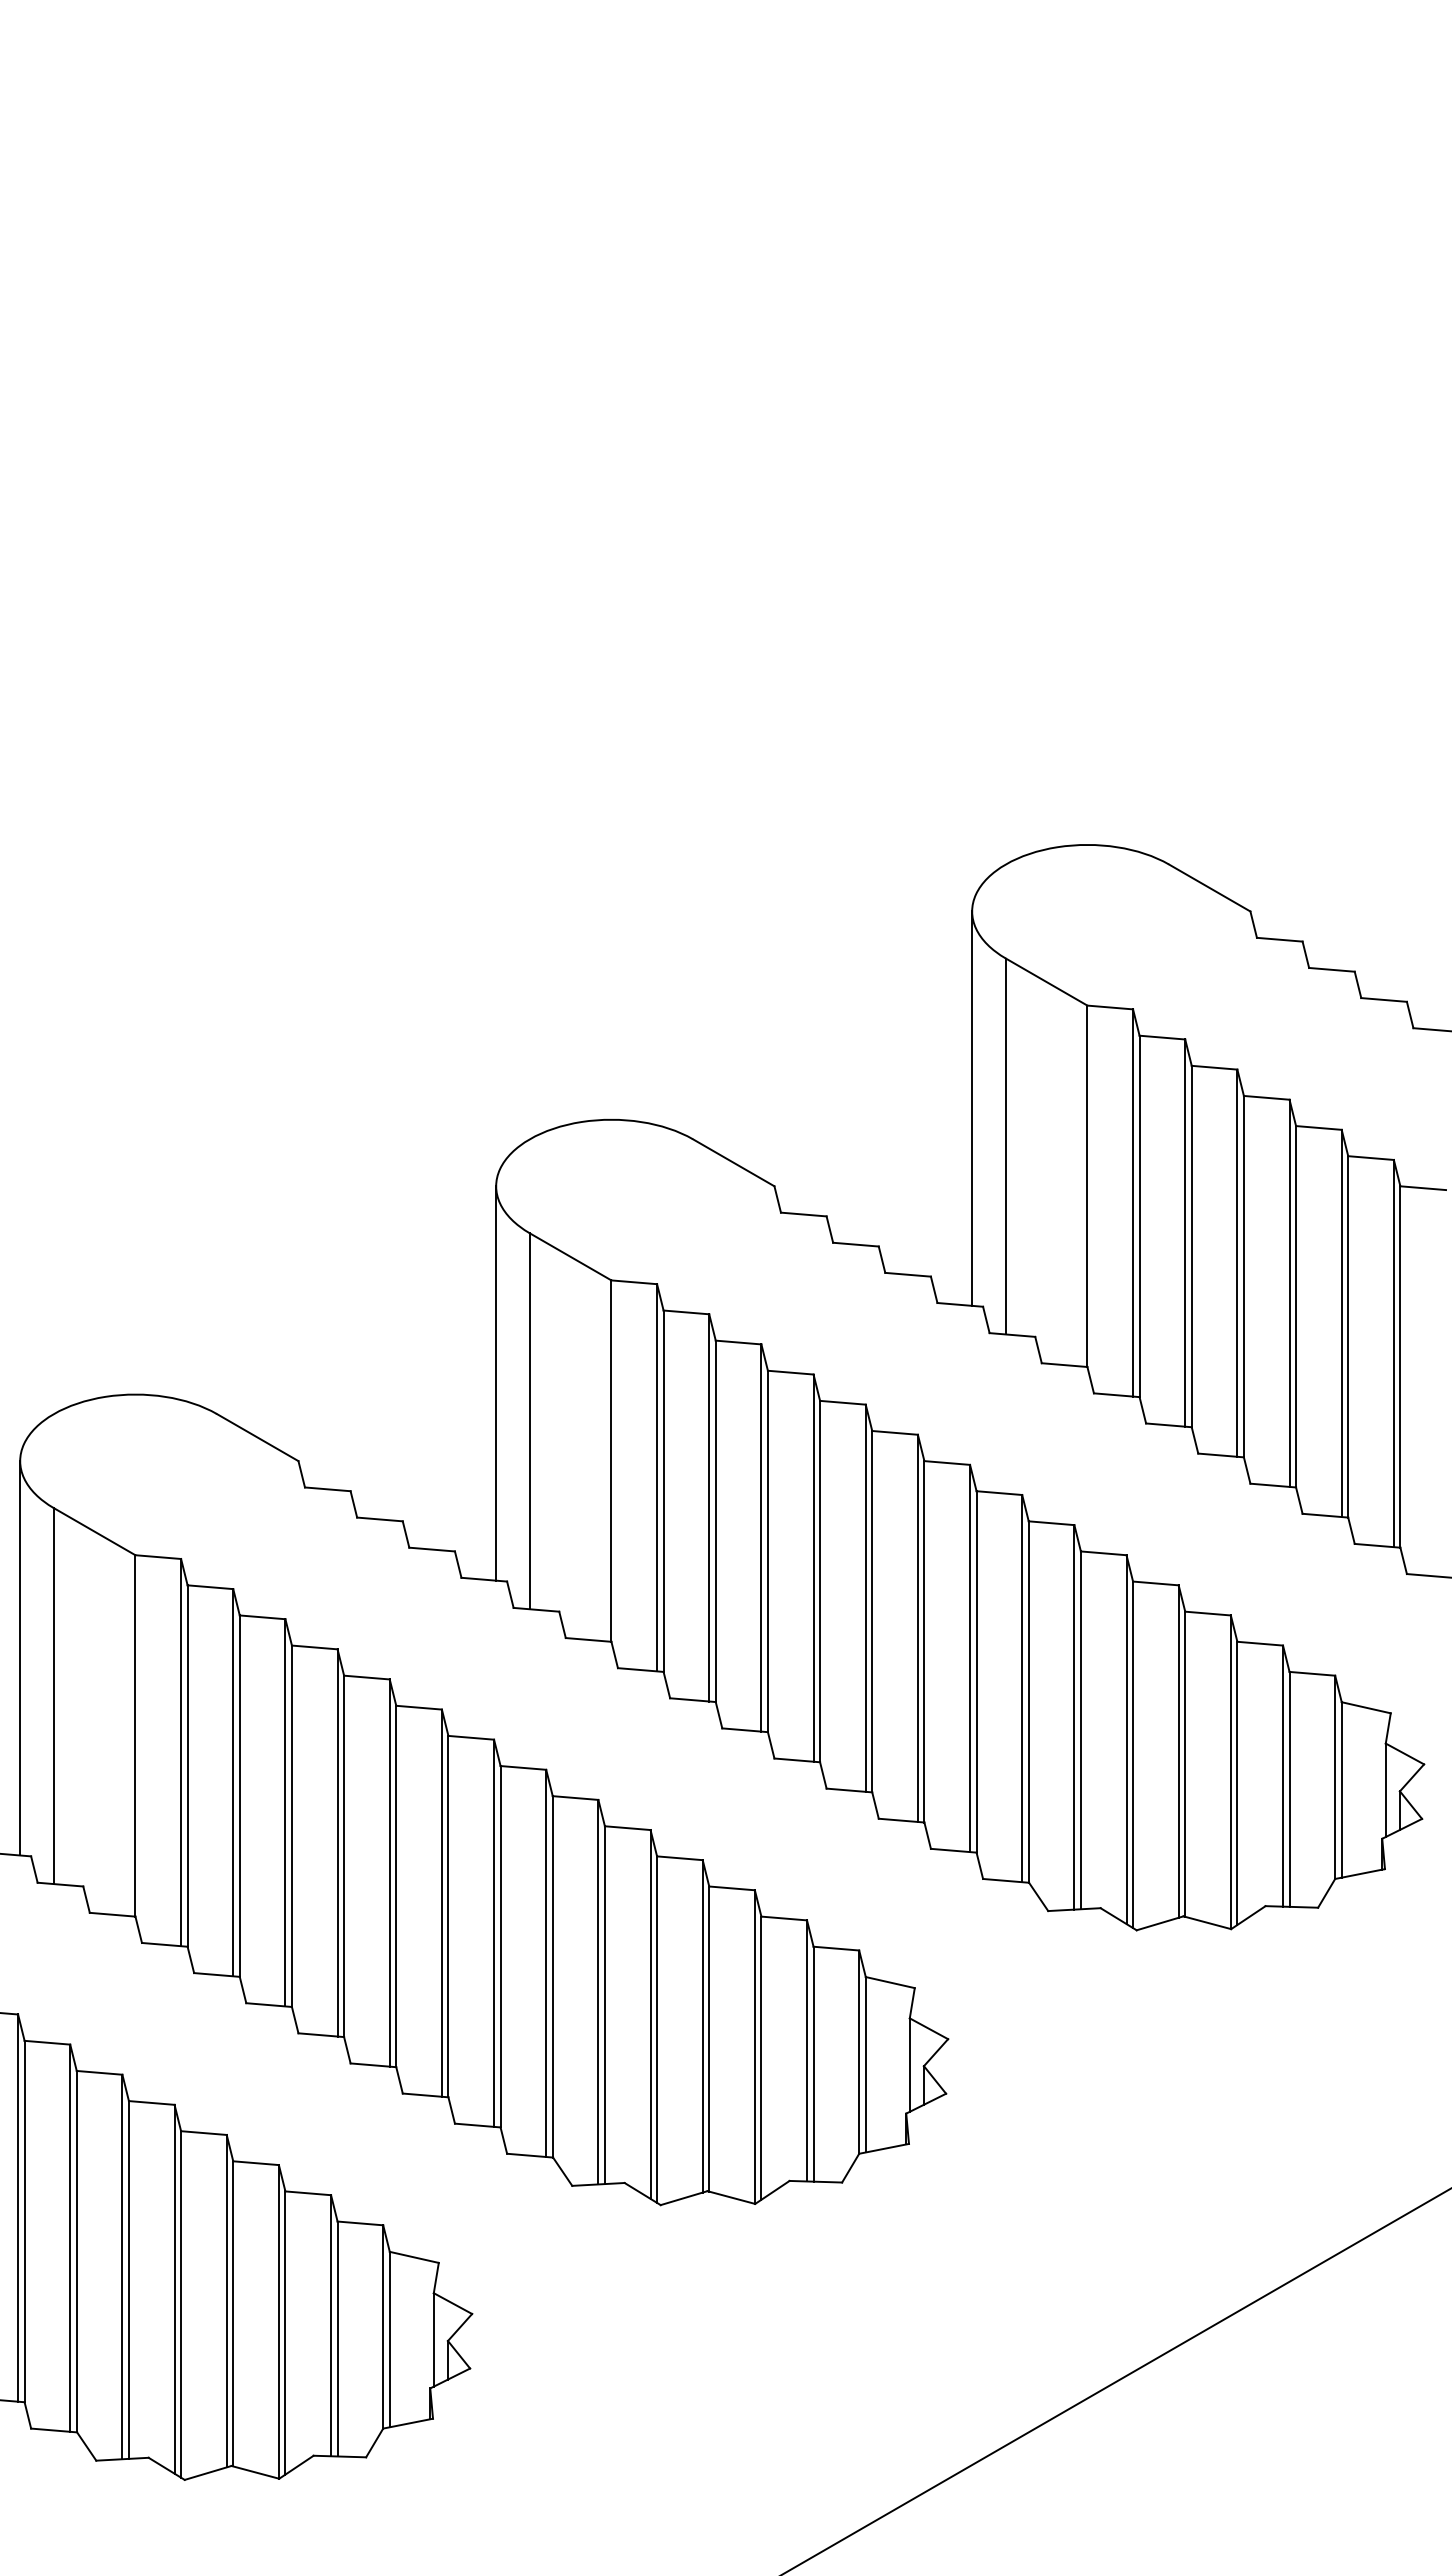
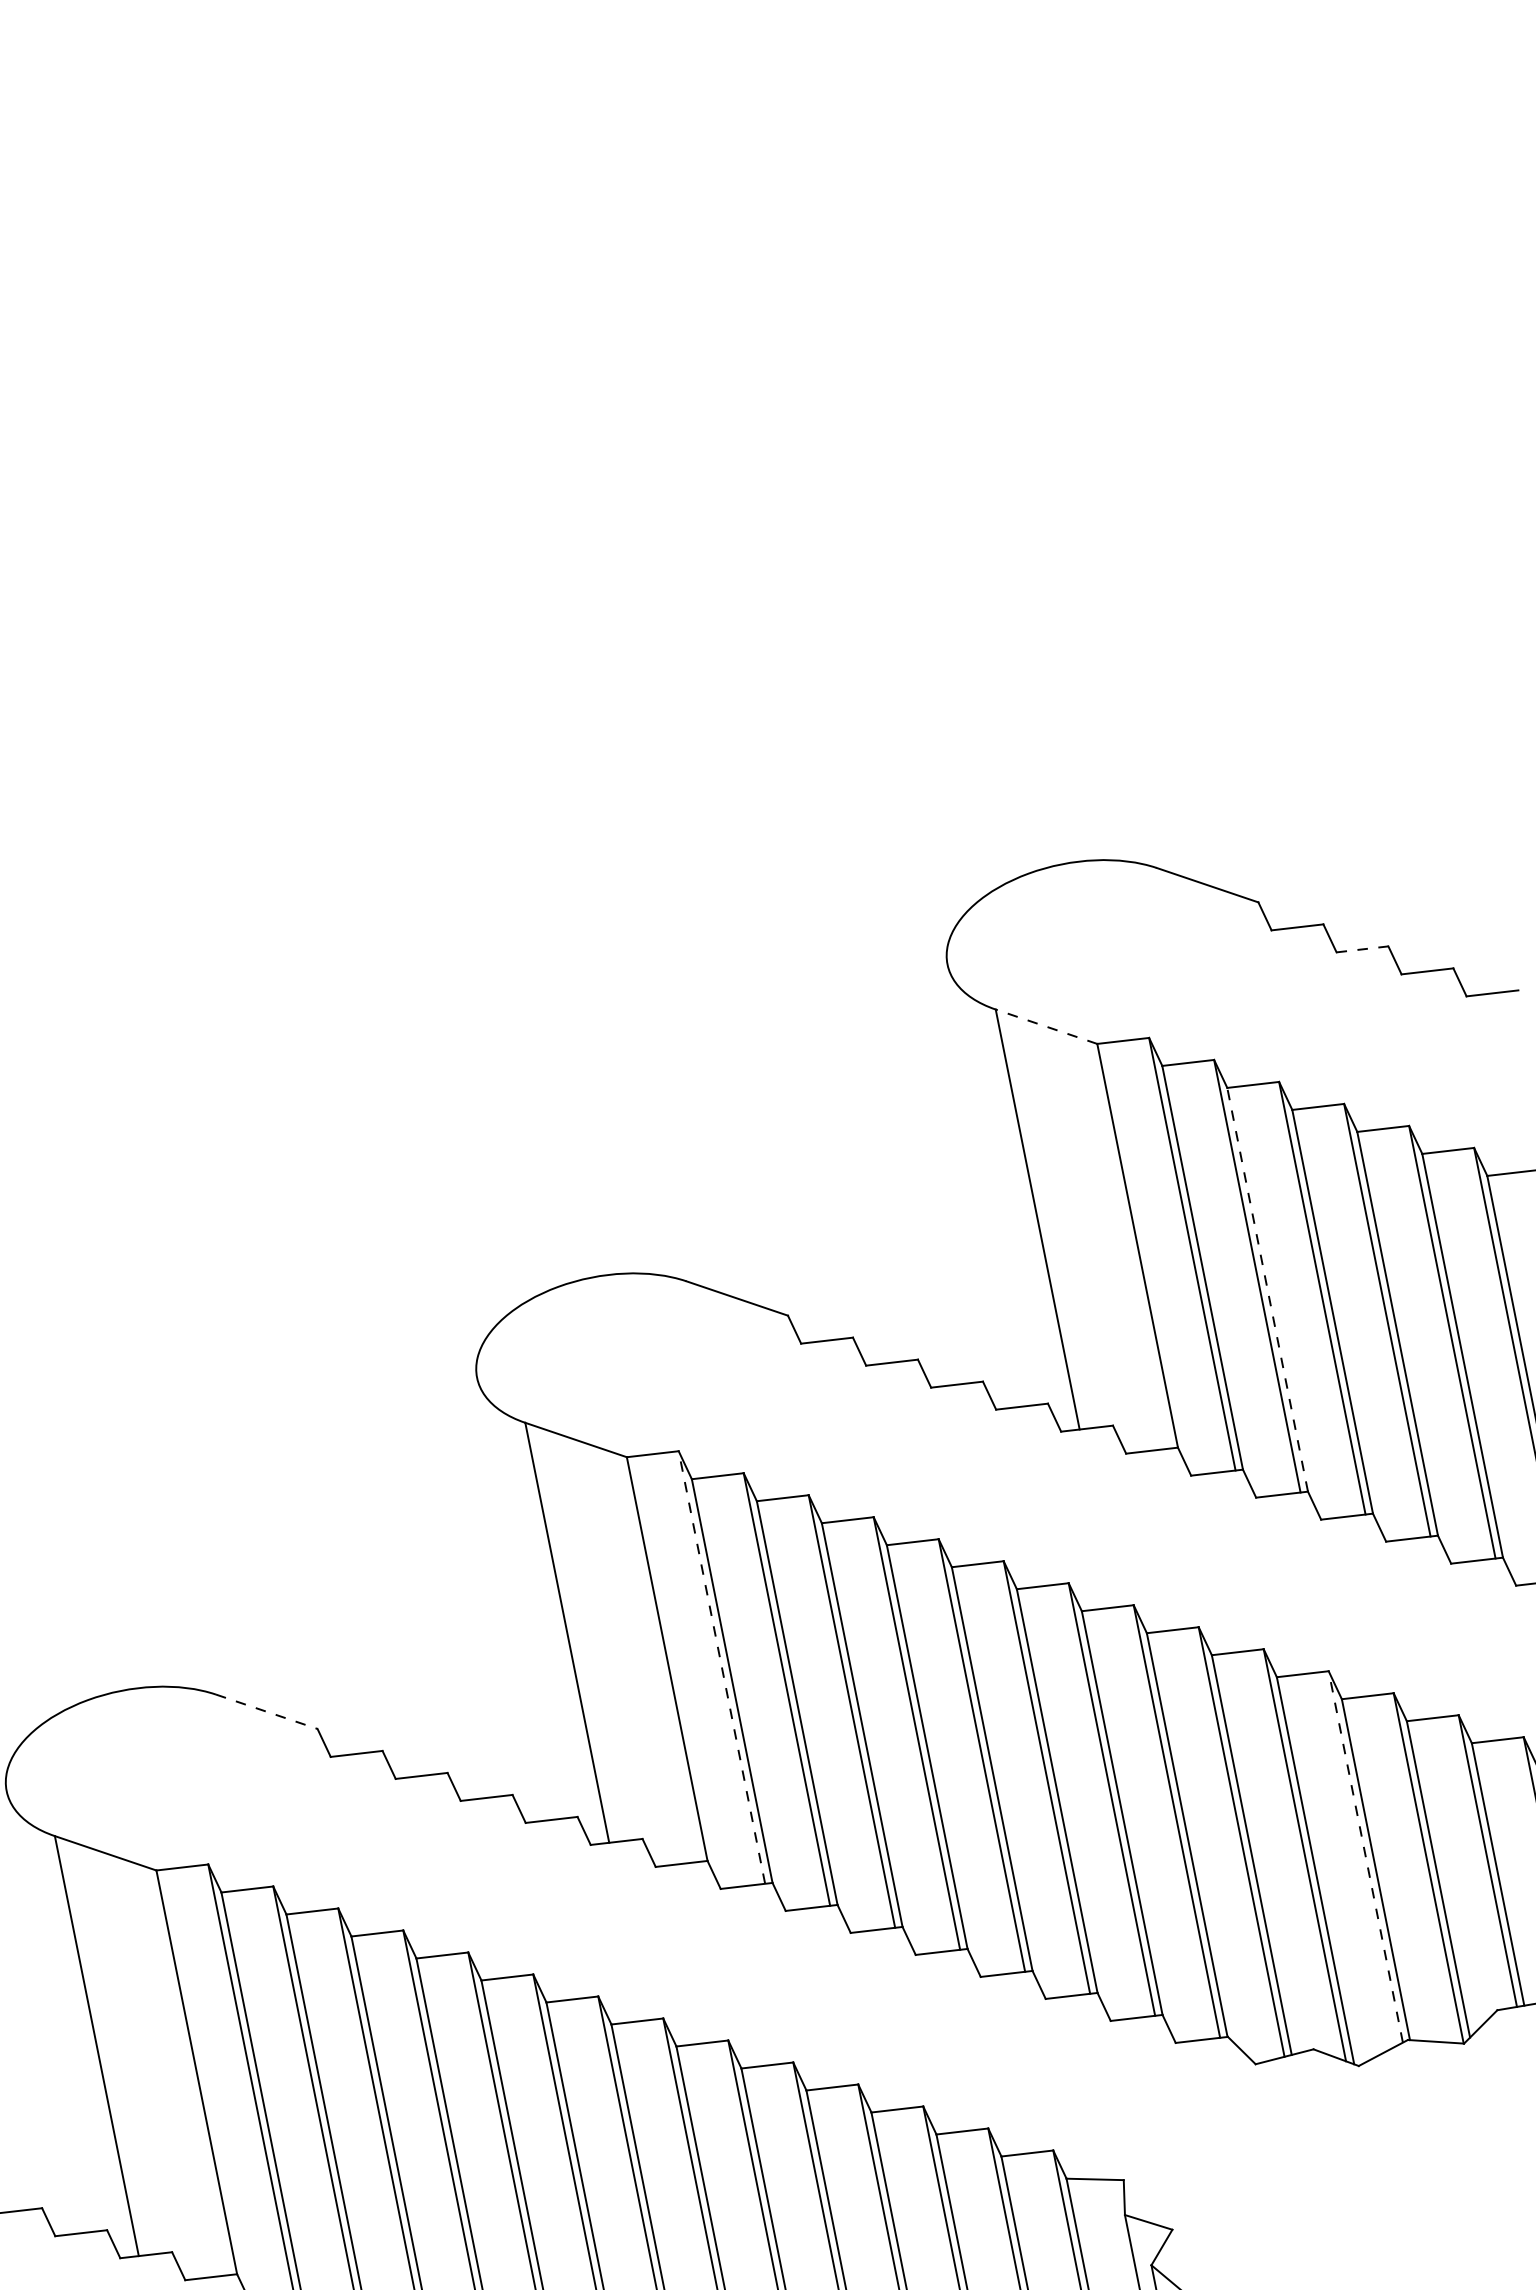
line: (1331, 969) -> (1361, 949), solid -> dashed
line: (1046, 981) -> (1046, 1026), solid -> dashed
line: (972, 1108) -> (991, 1184), removed
line: (1191, 1246) -> (1267, 1289), solid -> dashed
line: (496, 1383) -> (521, 1598), removed
line: (258, 1437) -> (267, 1711), solid -> dashed
line: (657, 1477) -> (722, 1667), solid -> dashed
line: (20, 1658) -> (51, 2011), removed
line: (1178, 1751) -> (1365, 1856), solid -> dashed

